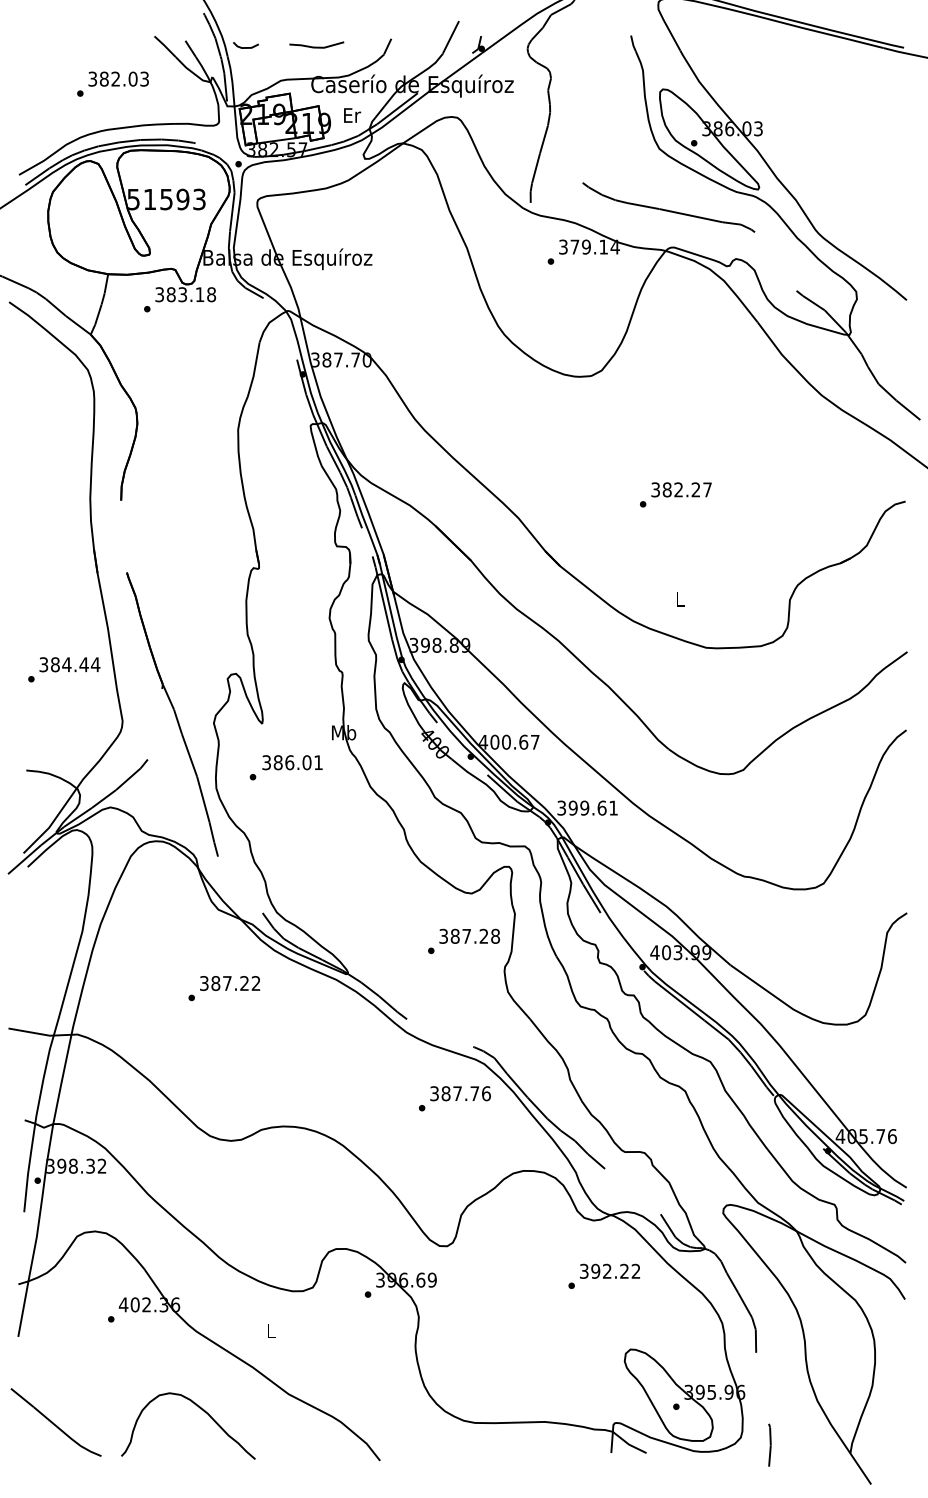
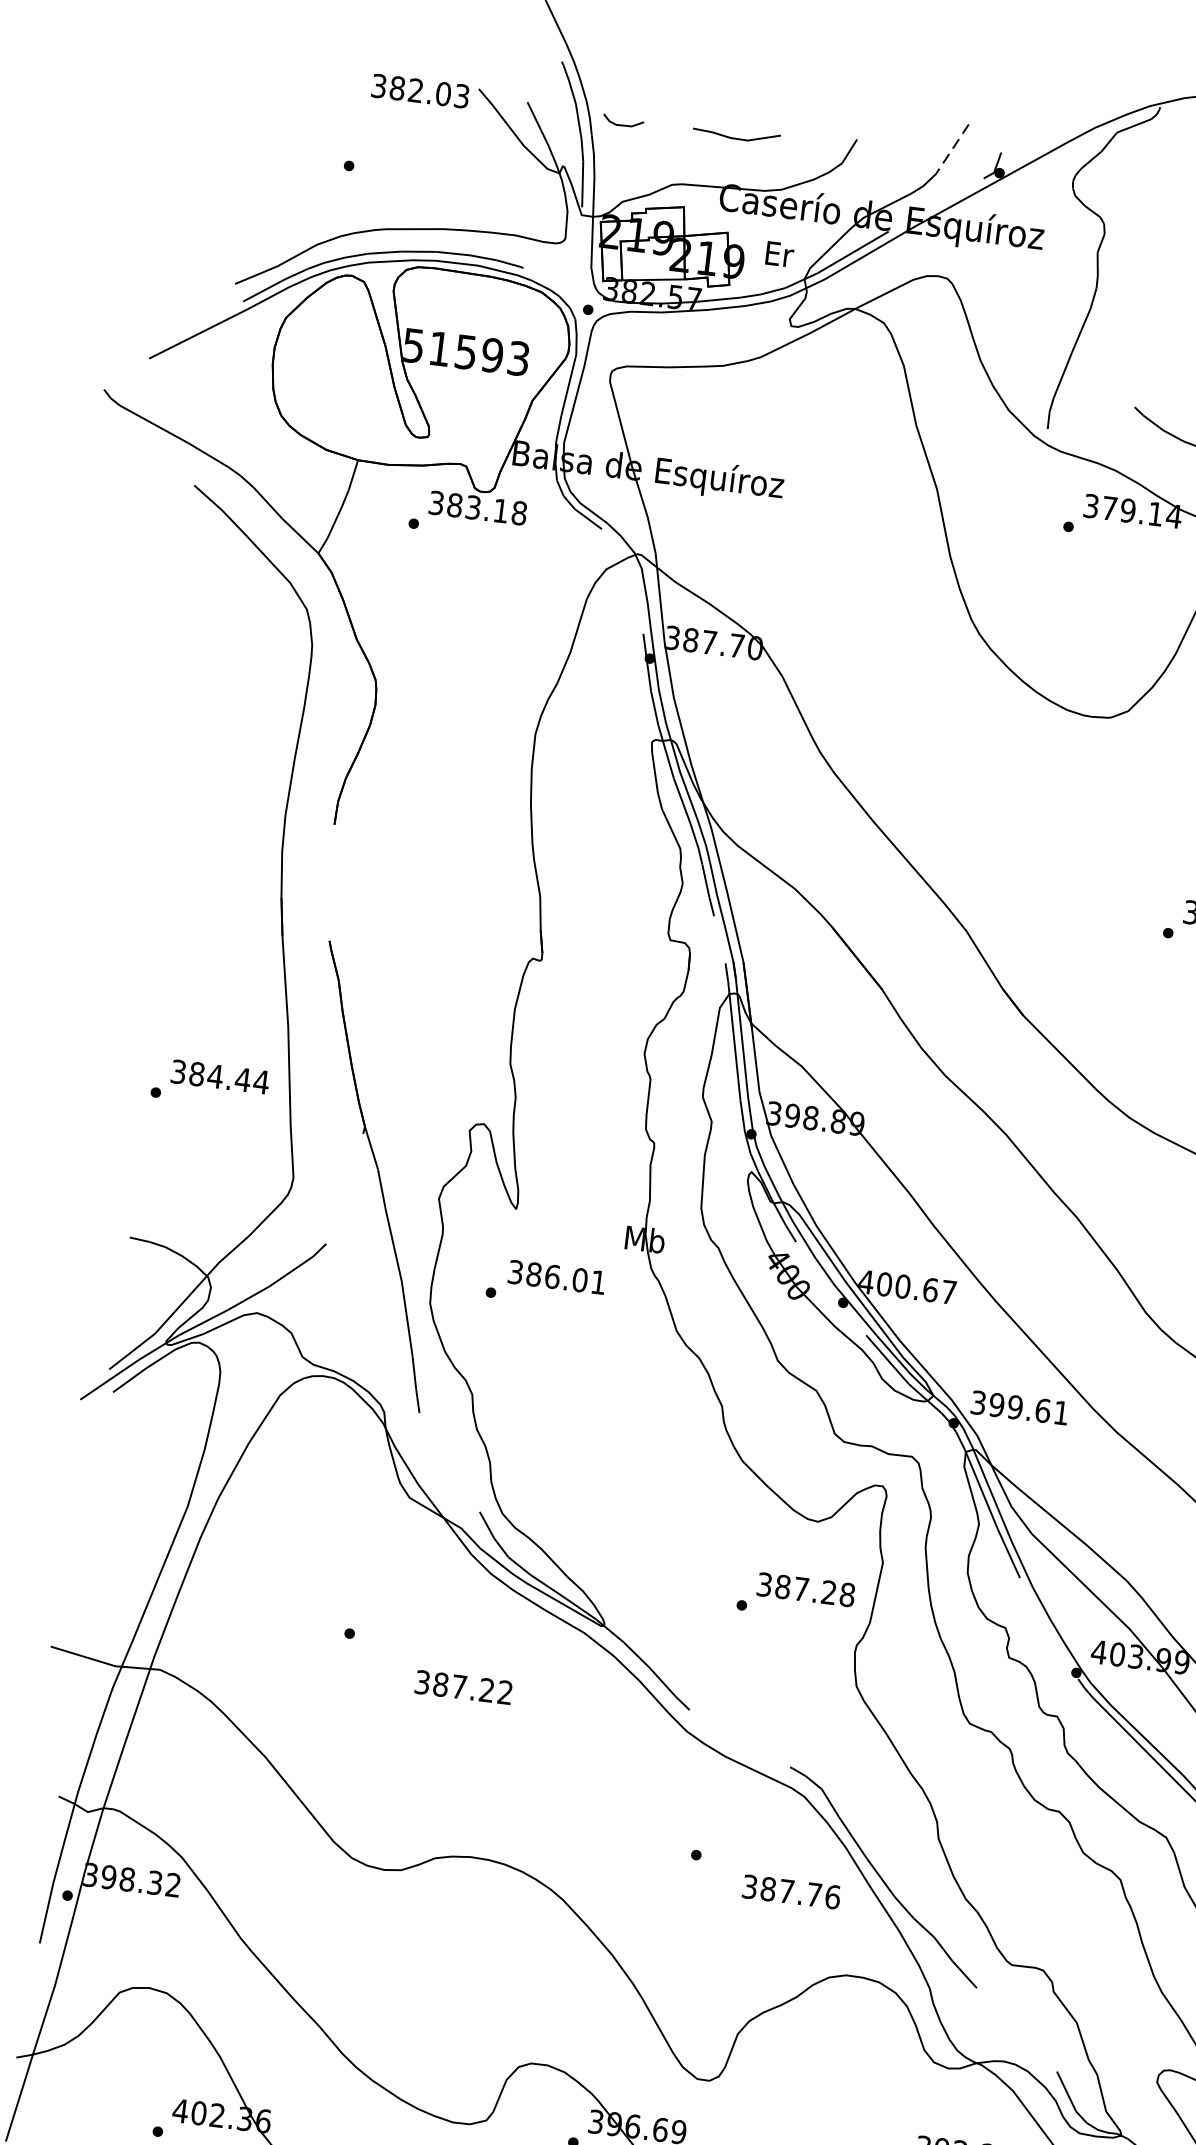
line: (450, 37) -> (951, 148), solid -> dashed
text: (118, 78) -> (420, 90), moved
text: (230, 983) -> (464, 1687), moved
text: (460, 1093) -> (791, 1891), moved

